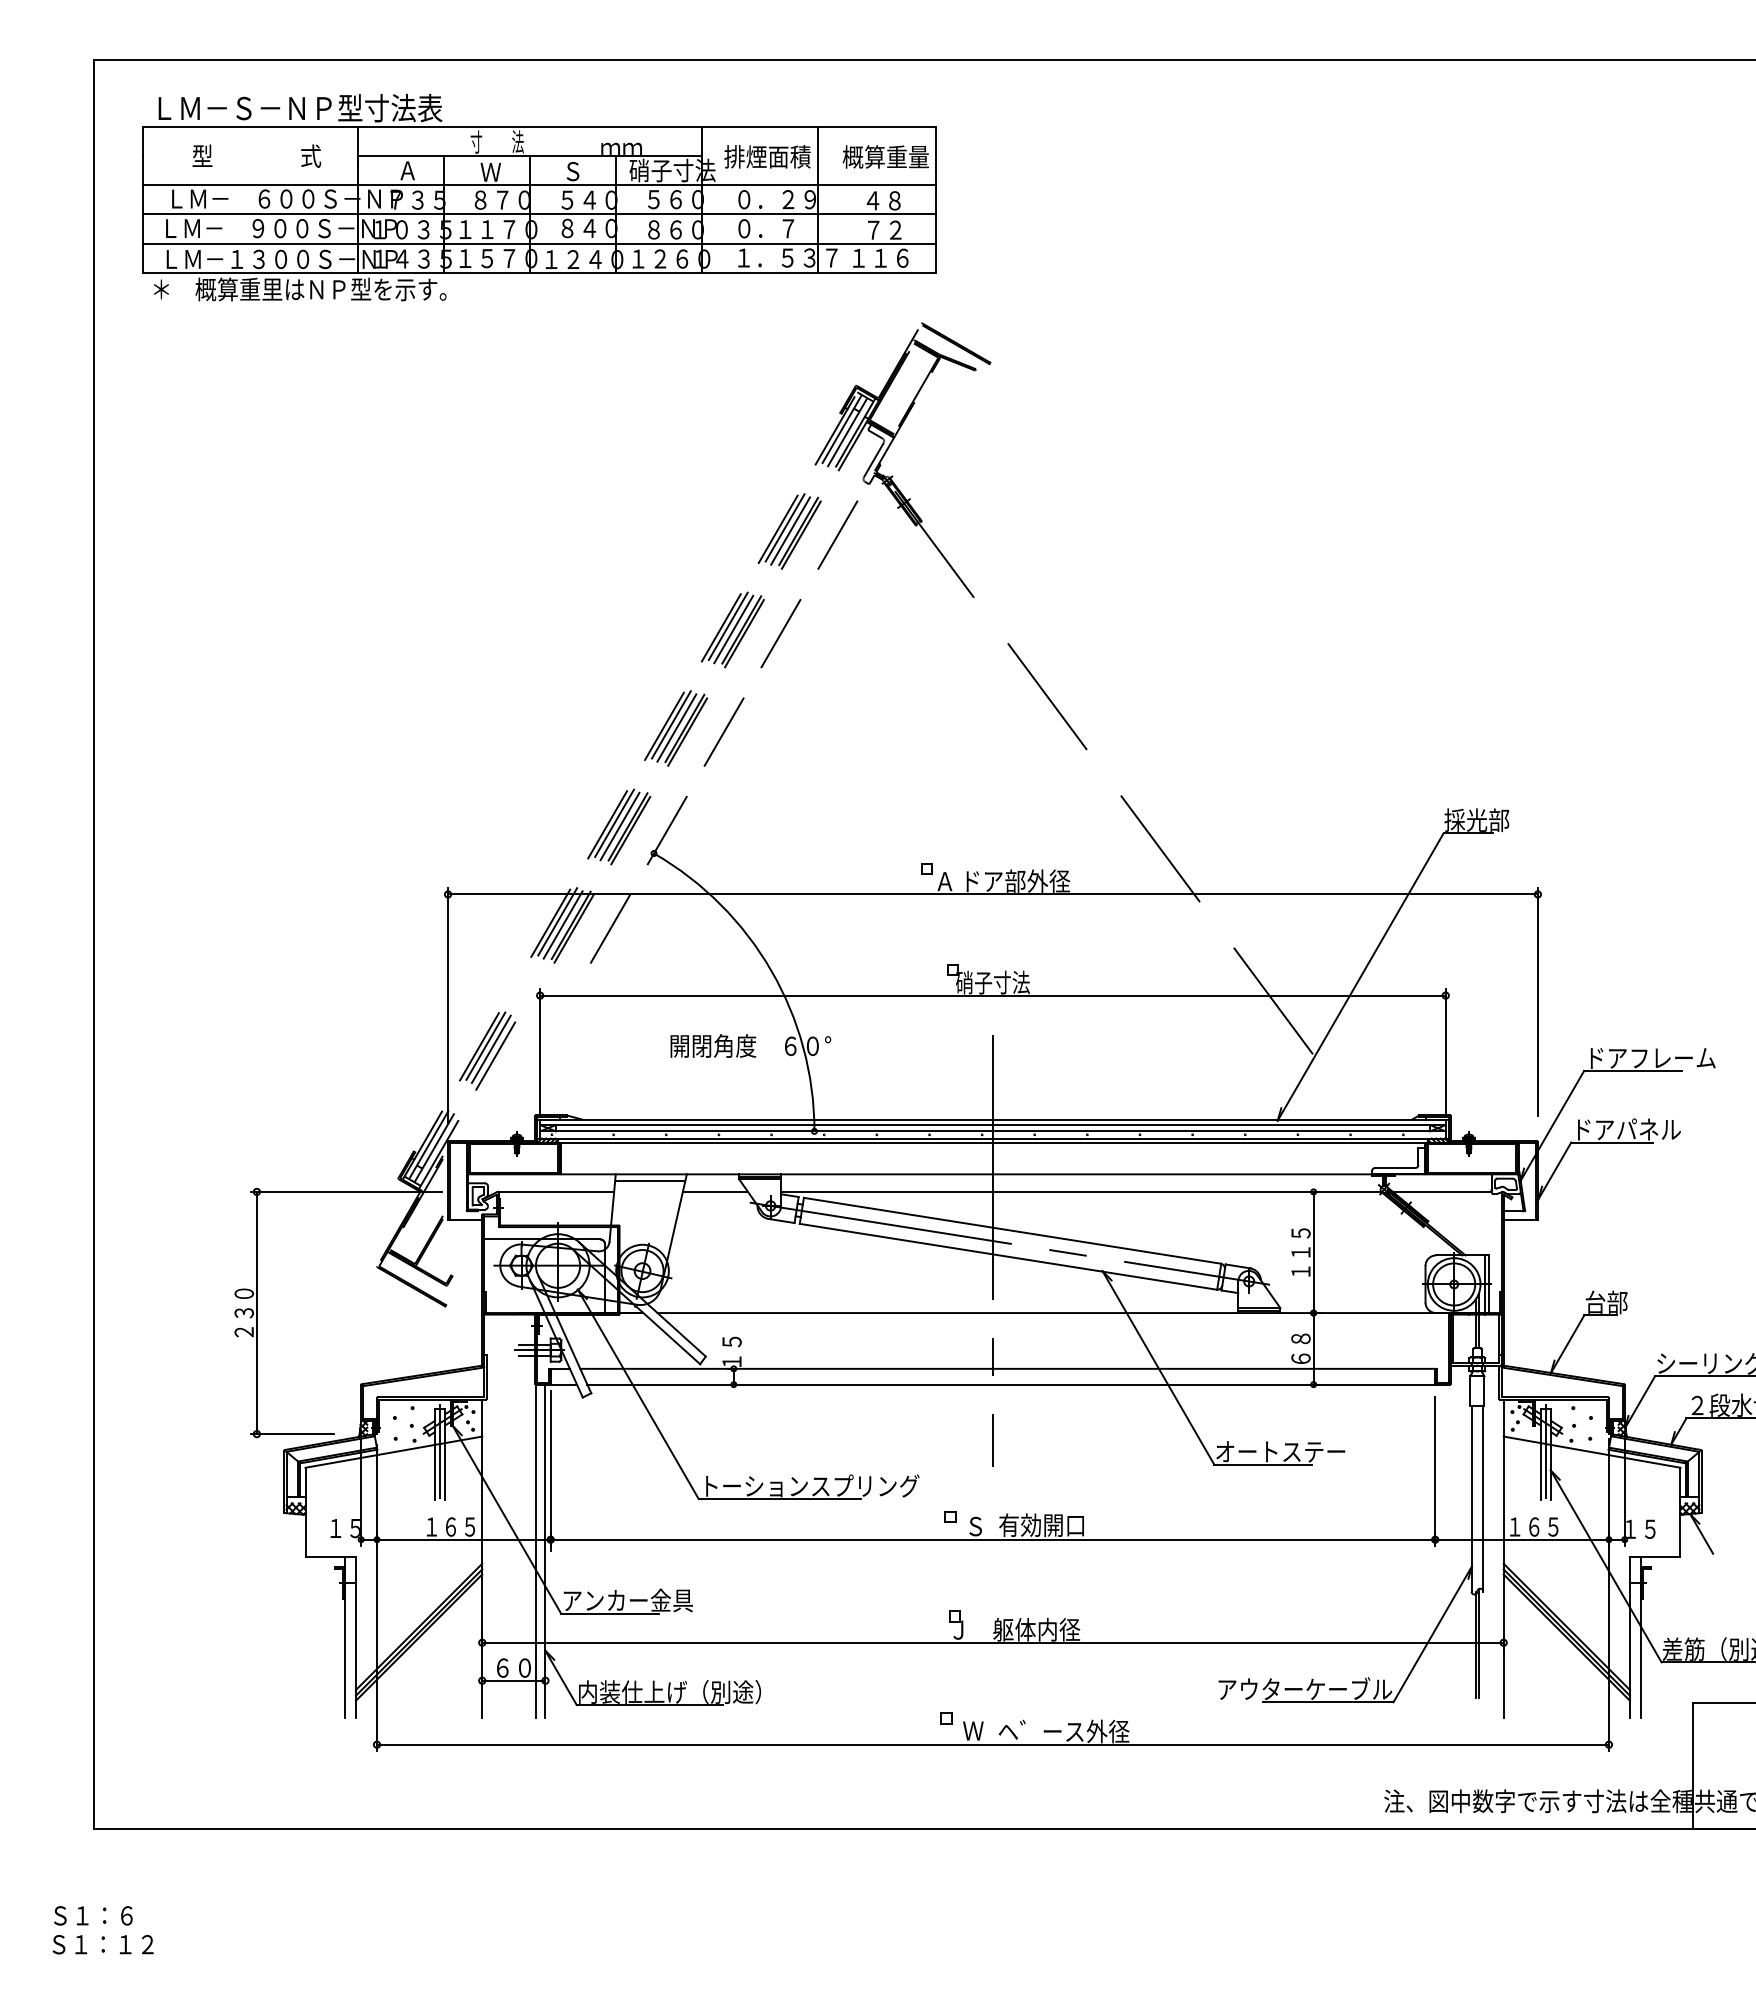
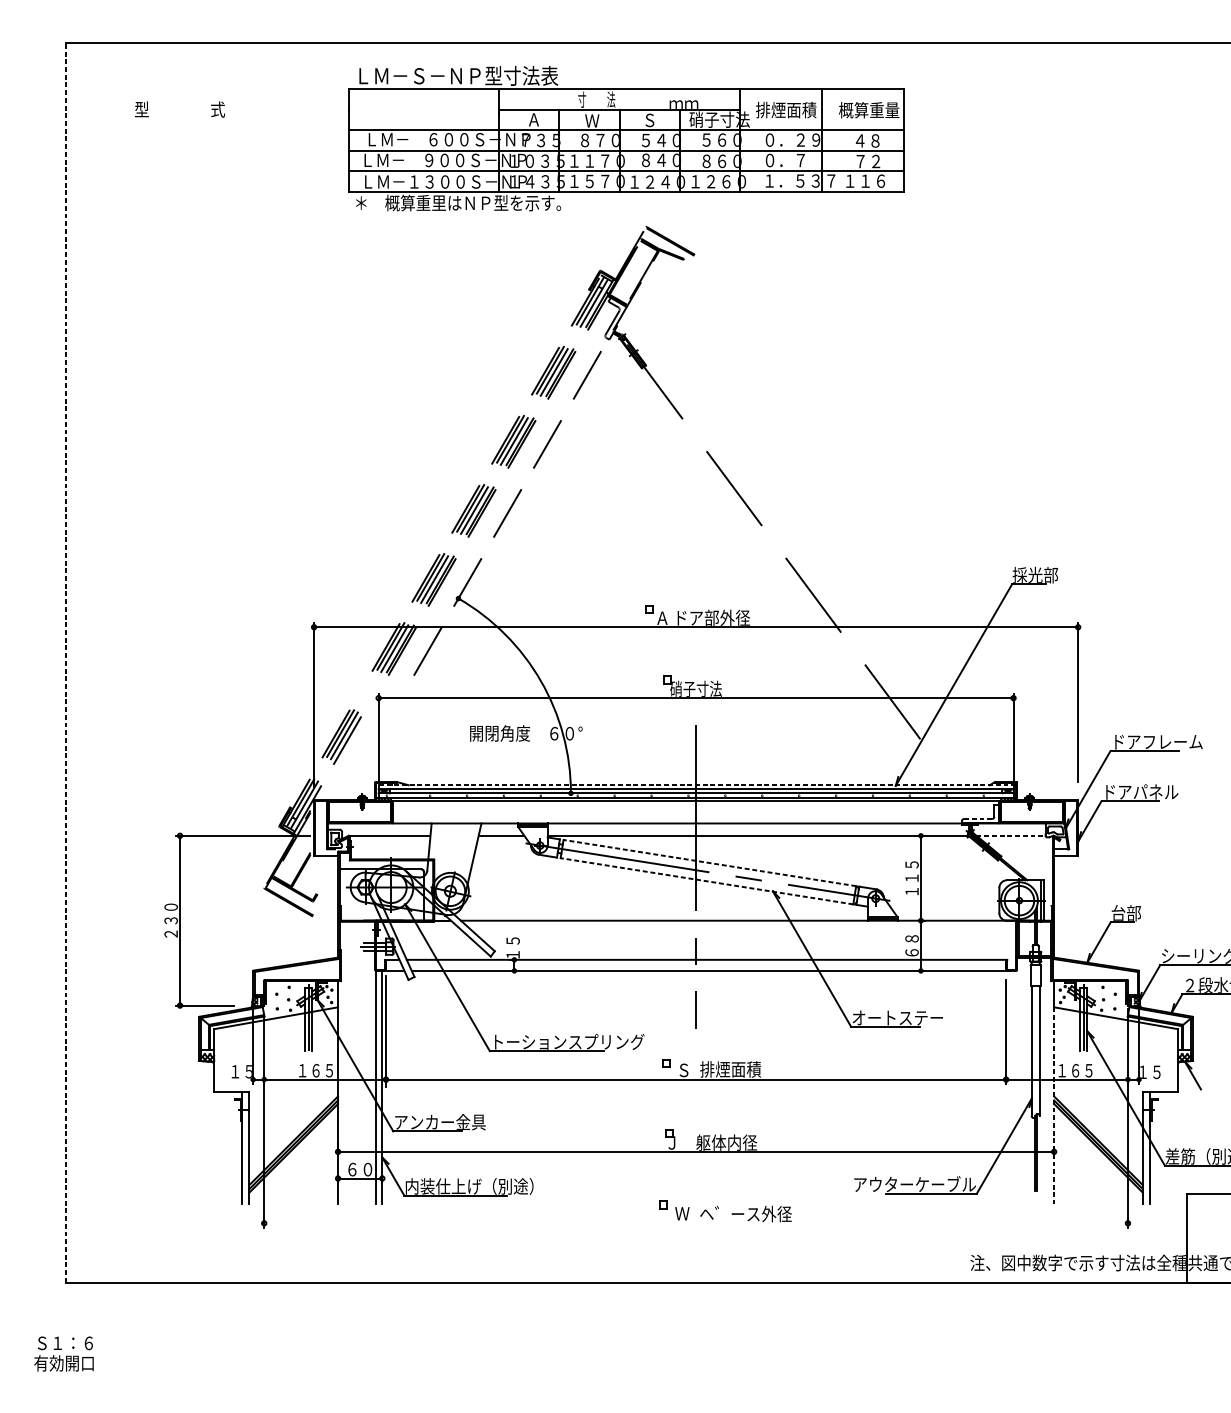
part: (539, 197) -> (626, 138), moved
line: (94, 944) -> (66, 662), solid -> dashed
line: (992, 1119) -> (695, 785), solid -> dashed
line: (1395, 1168) -> (978, 819), solid -> dashed
line: (650, 1180) -> (455, 827), removed
line: (1442, 1191) -> (1011, 835), solid -> dashed
line: (1012, 1230) -> (709, 862), solid -> dashed
line: (1008, 1256) -> (706, 881), solid -> dashed
text: (1041, 1524) -> (730, 1068), 有効開口 -> 排煙面積
line: (1503, 1577) -> (1054, 1106), solid -> dashed
line: (992, 1744) -> (695, 1223), removed
text: (101, 1944) -> (71, 1363), Ｓ１：１２ -> 有効開口

